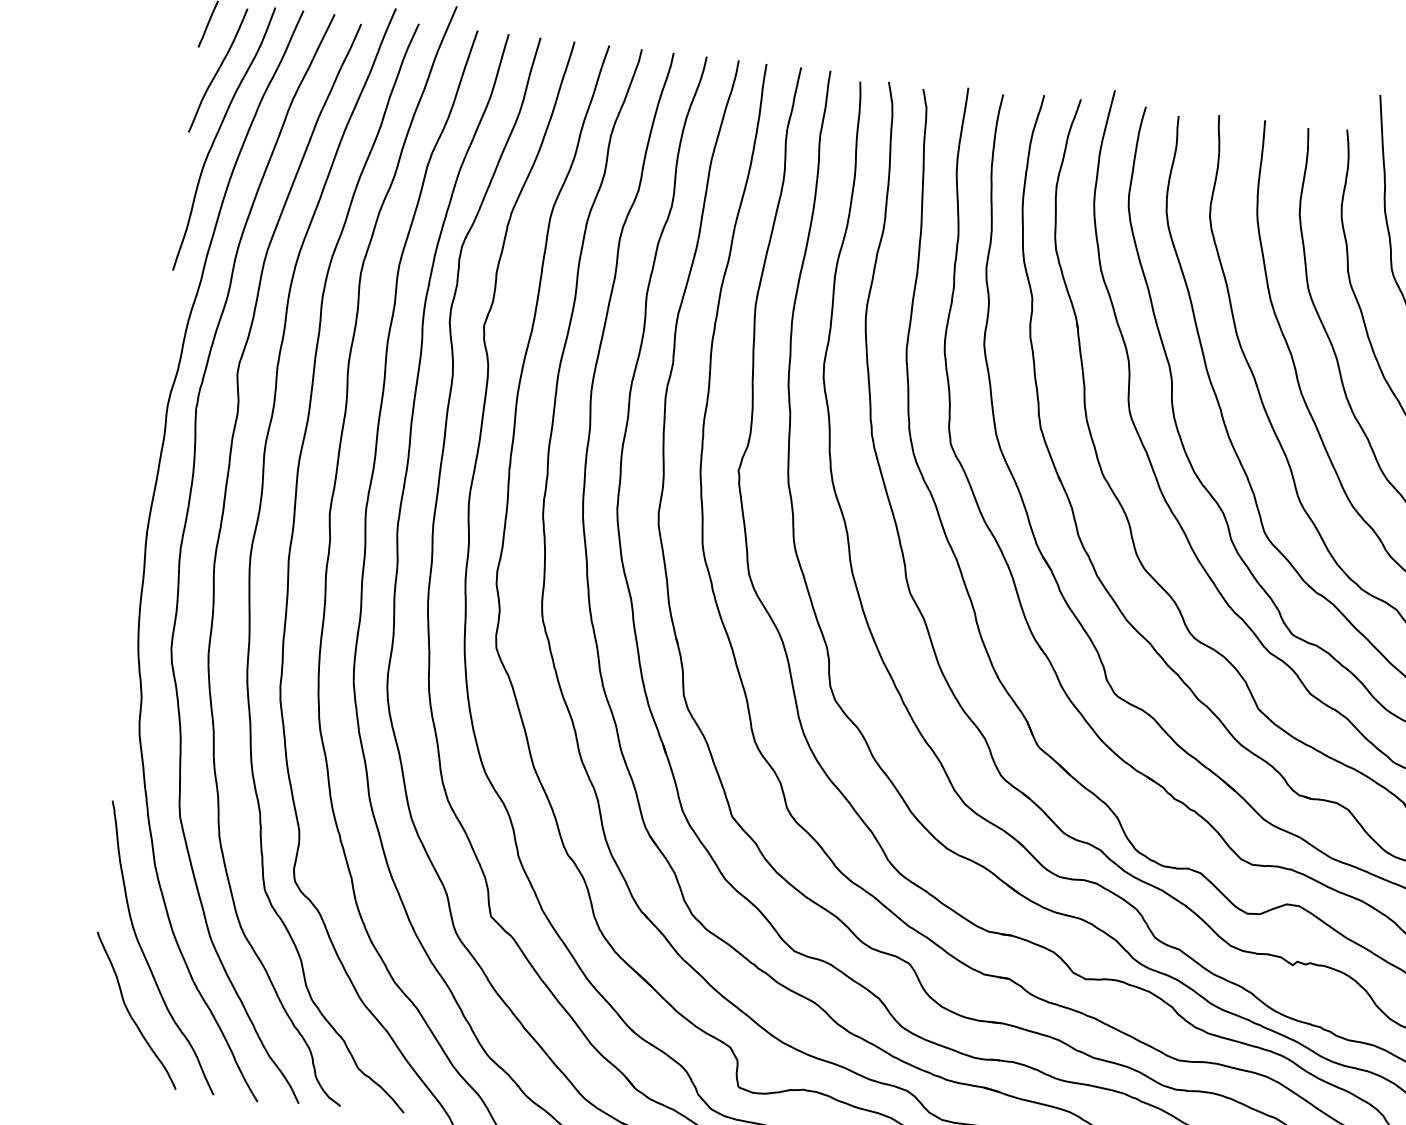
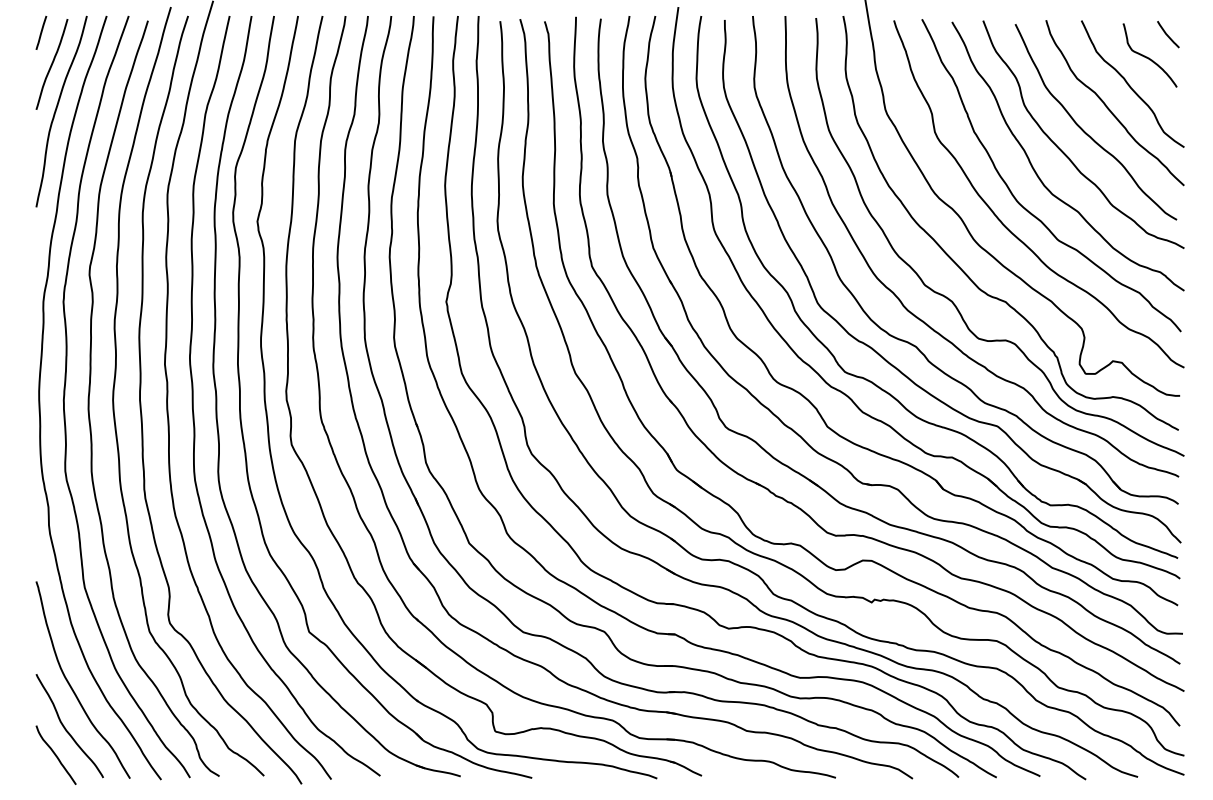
curve: (111, 1048) -> (55, 754), added

